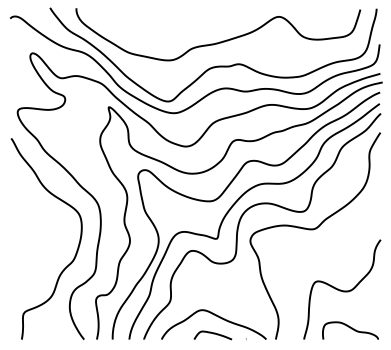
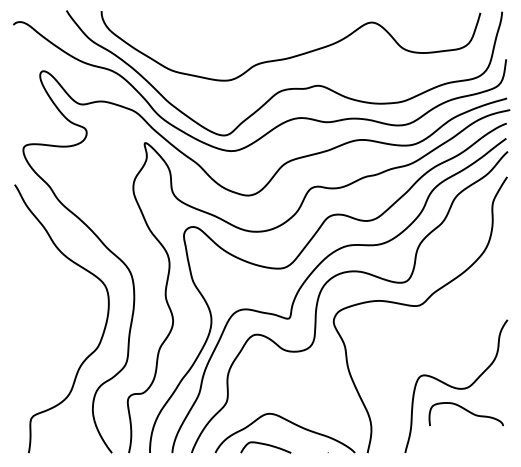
curve: (350, 328) -> (466, 411), moved
curve: (212, 333) -> (265, 445), moved

